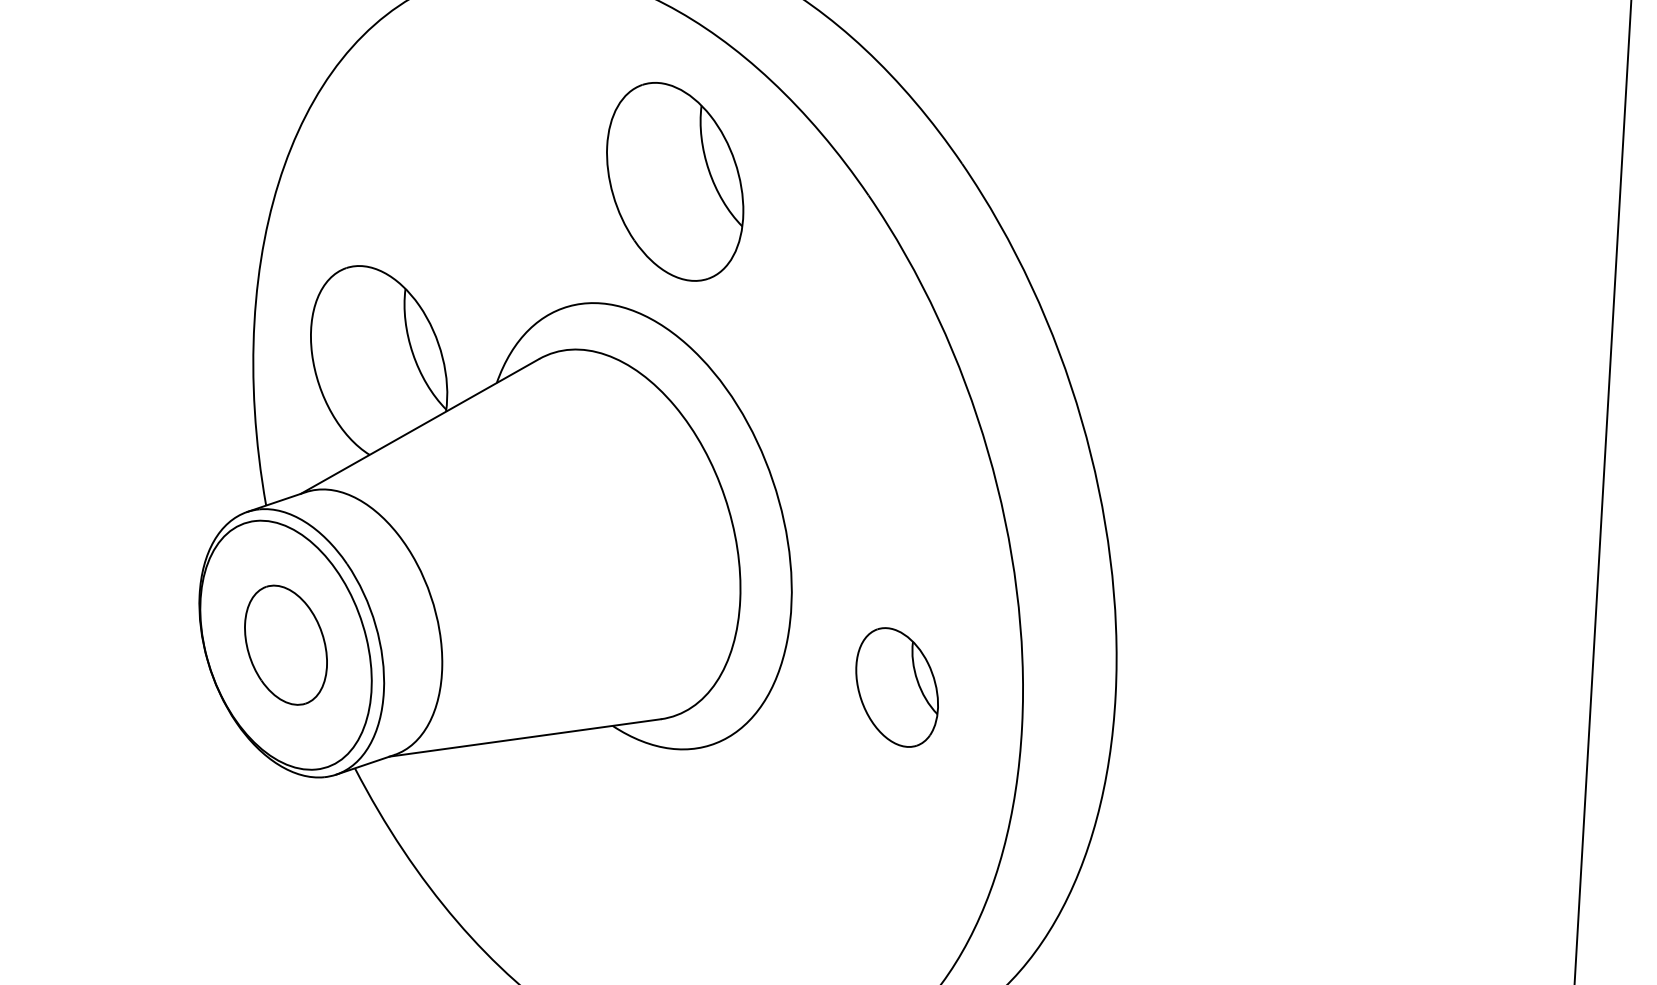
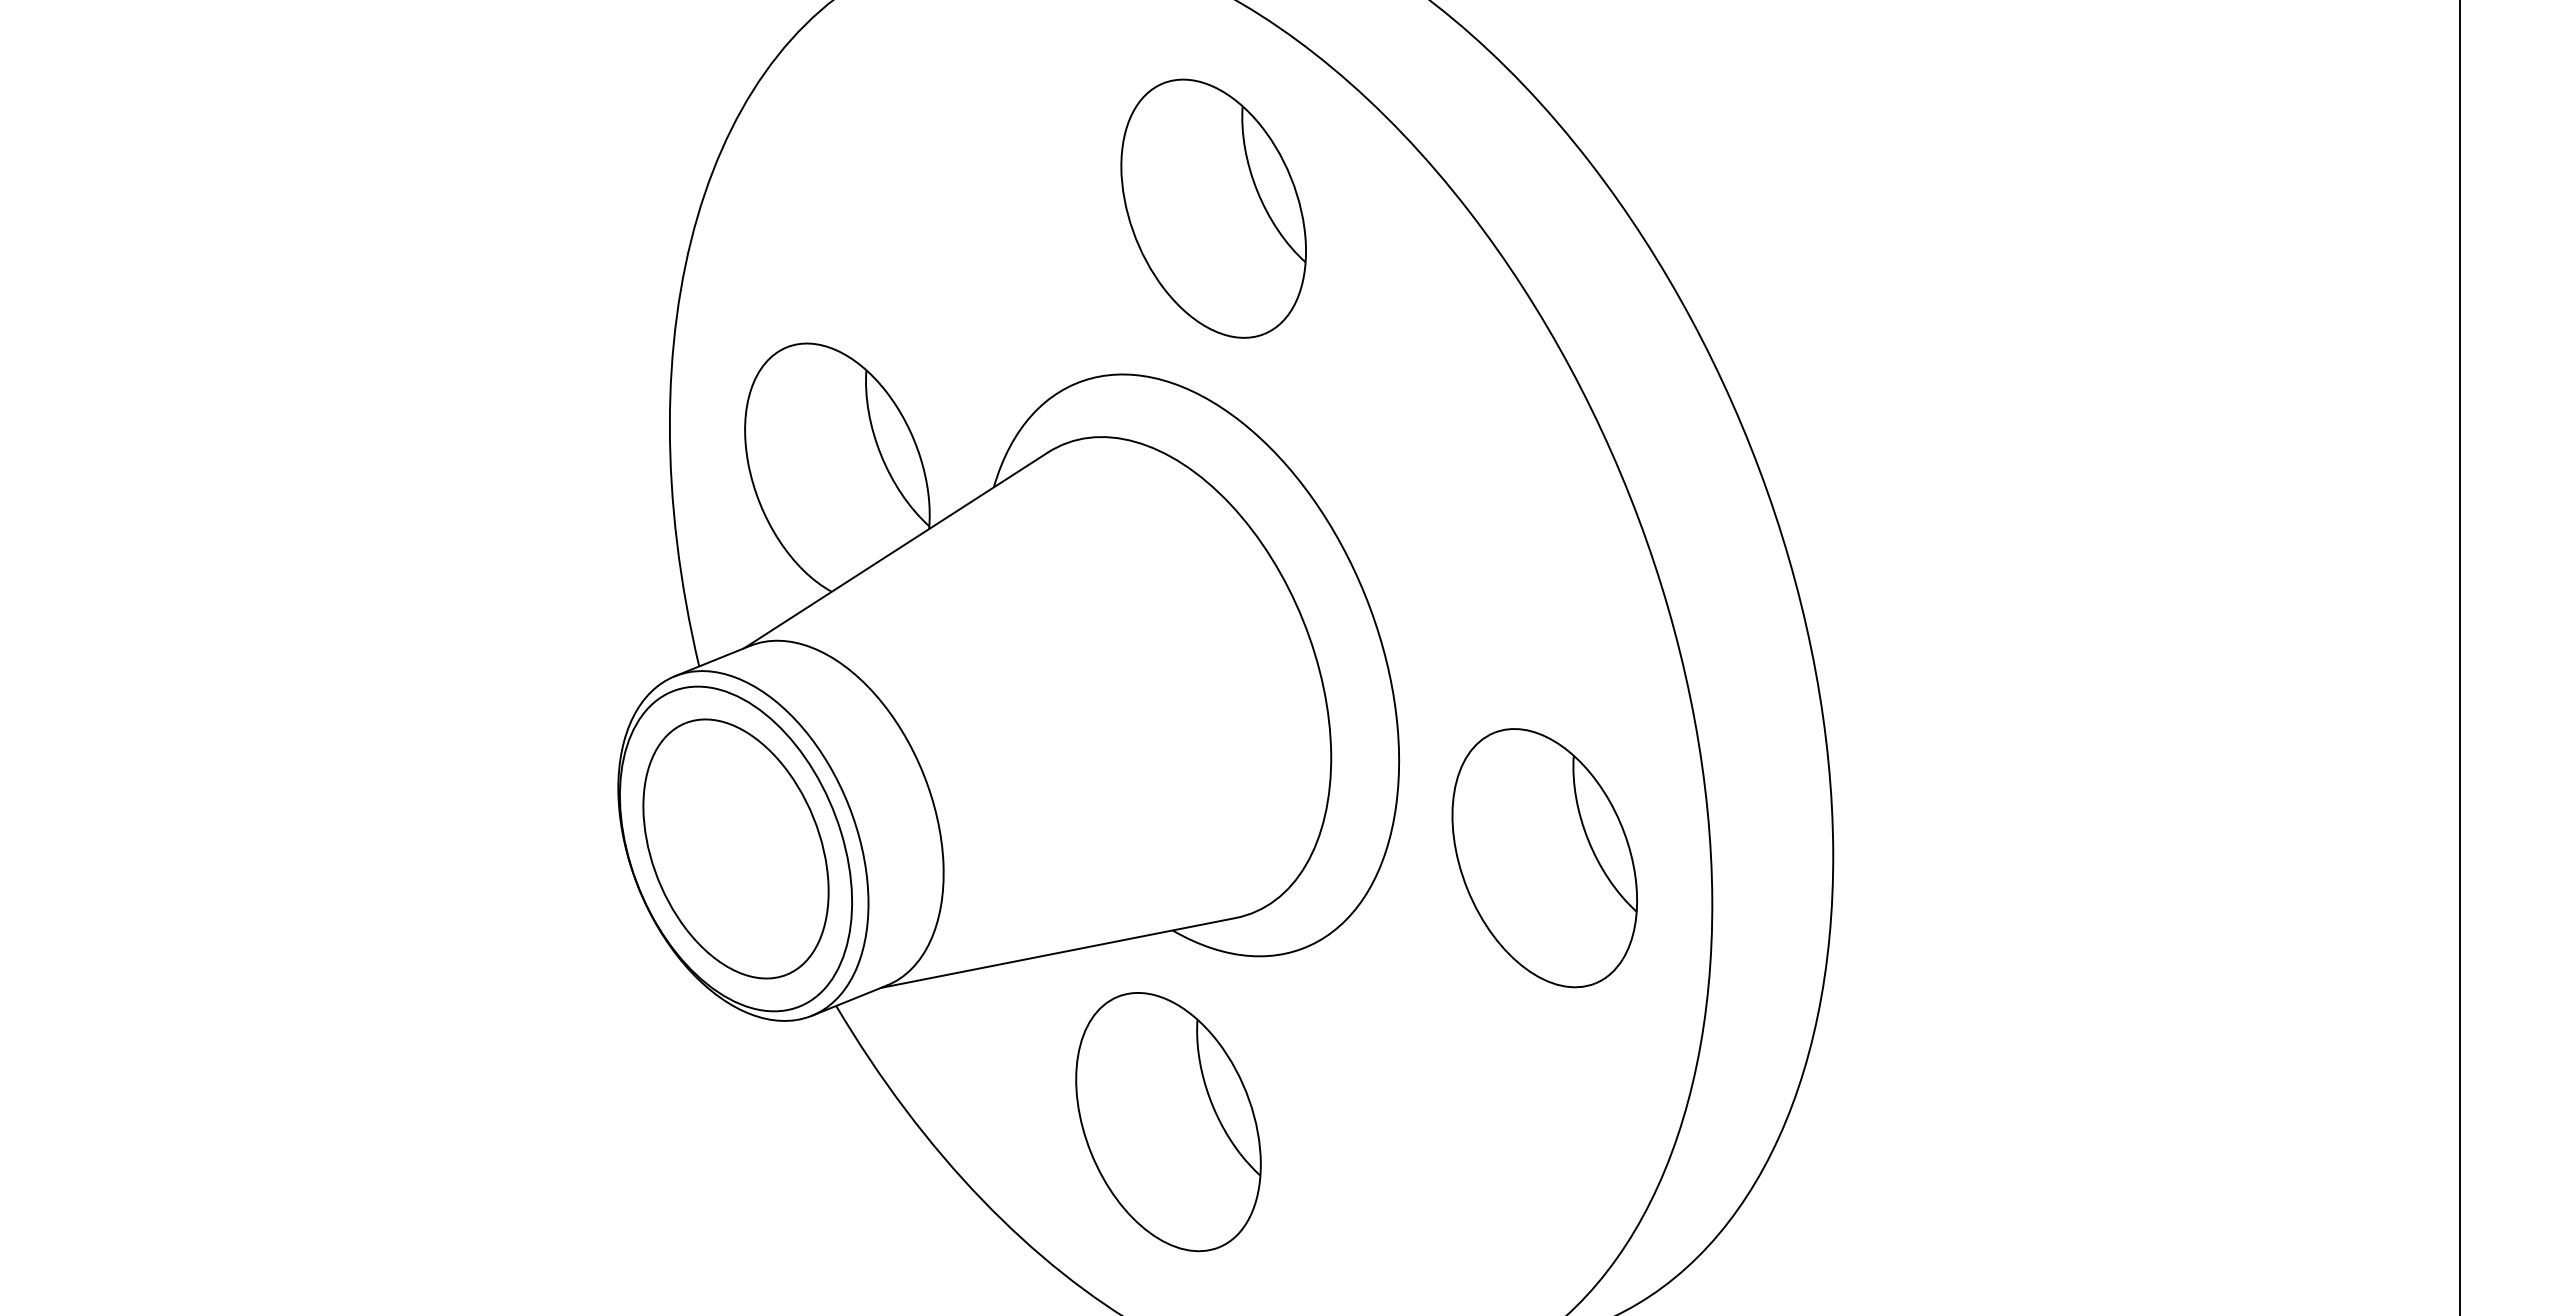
part: (285, 644) -> (735, 848), size x1.67
part: (897, 687) -> (1544, 858), size x1.67
part: (601, 870) -> (1168, 1122), added

